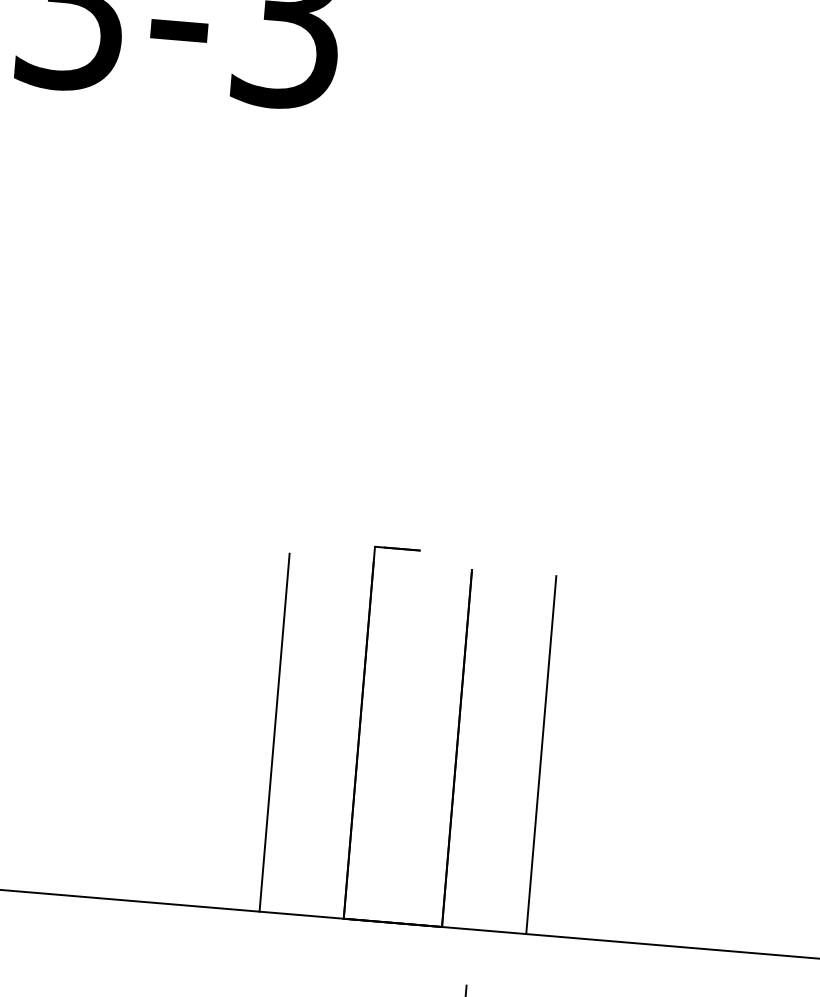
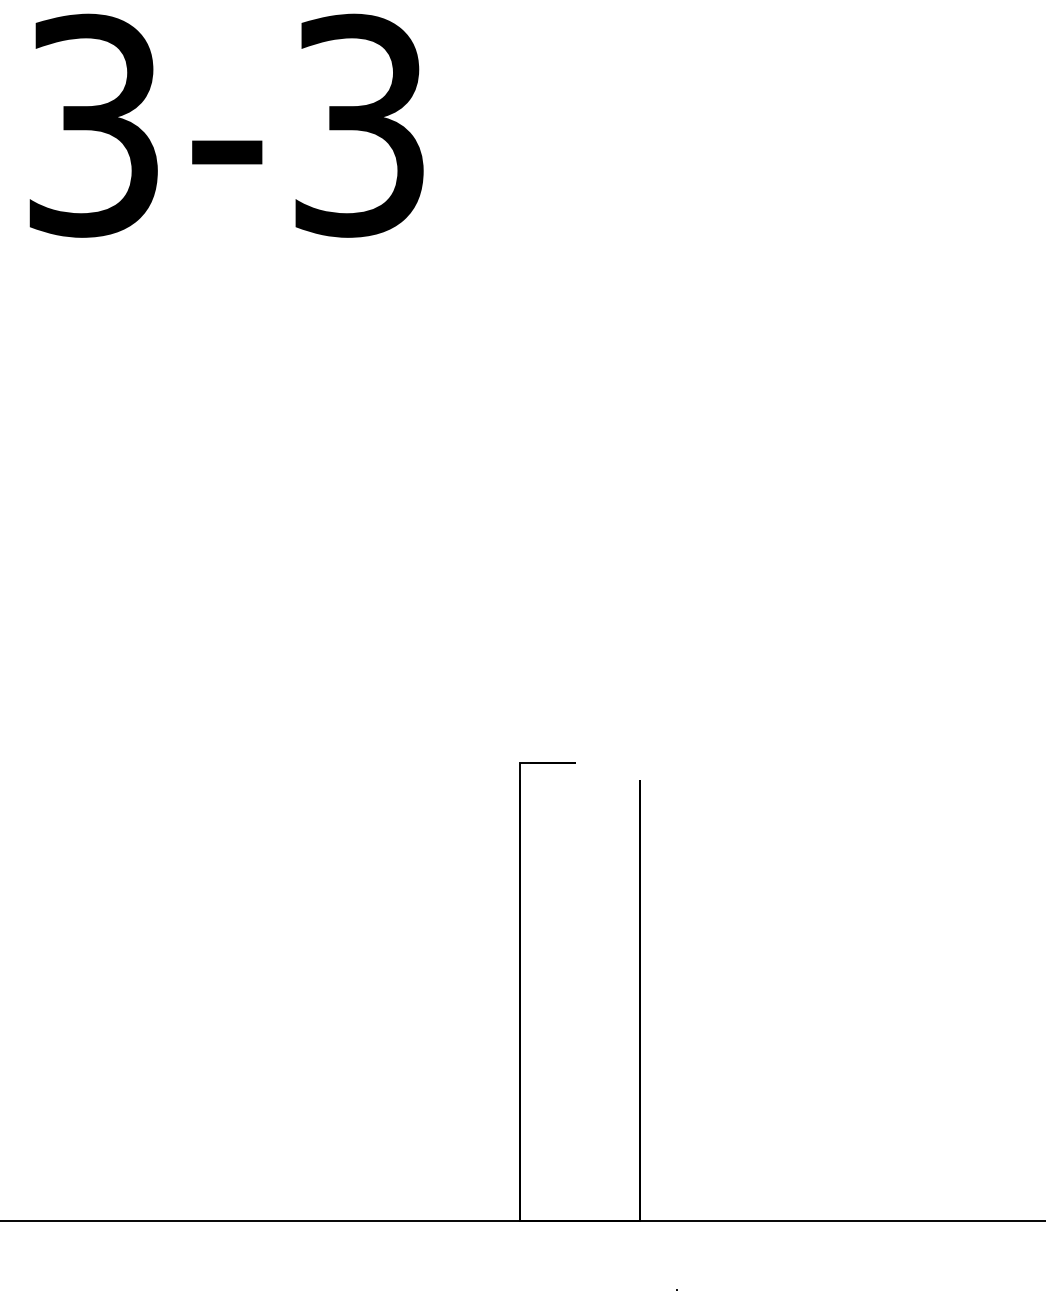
line: (274, 732) -> (415, 1000), removed
line: (541, 754) -> (744, 1000), removed

